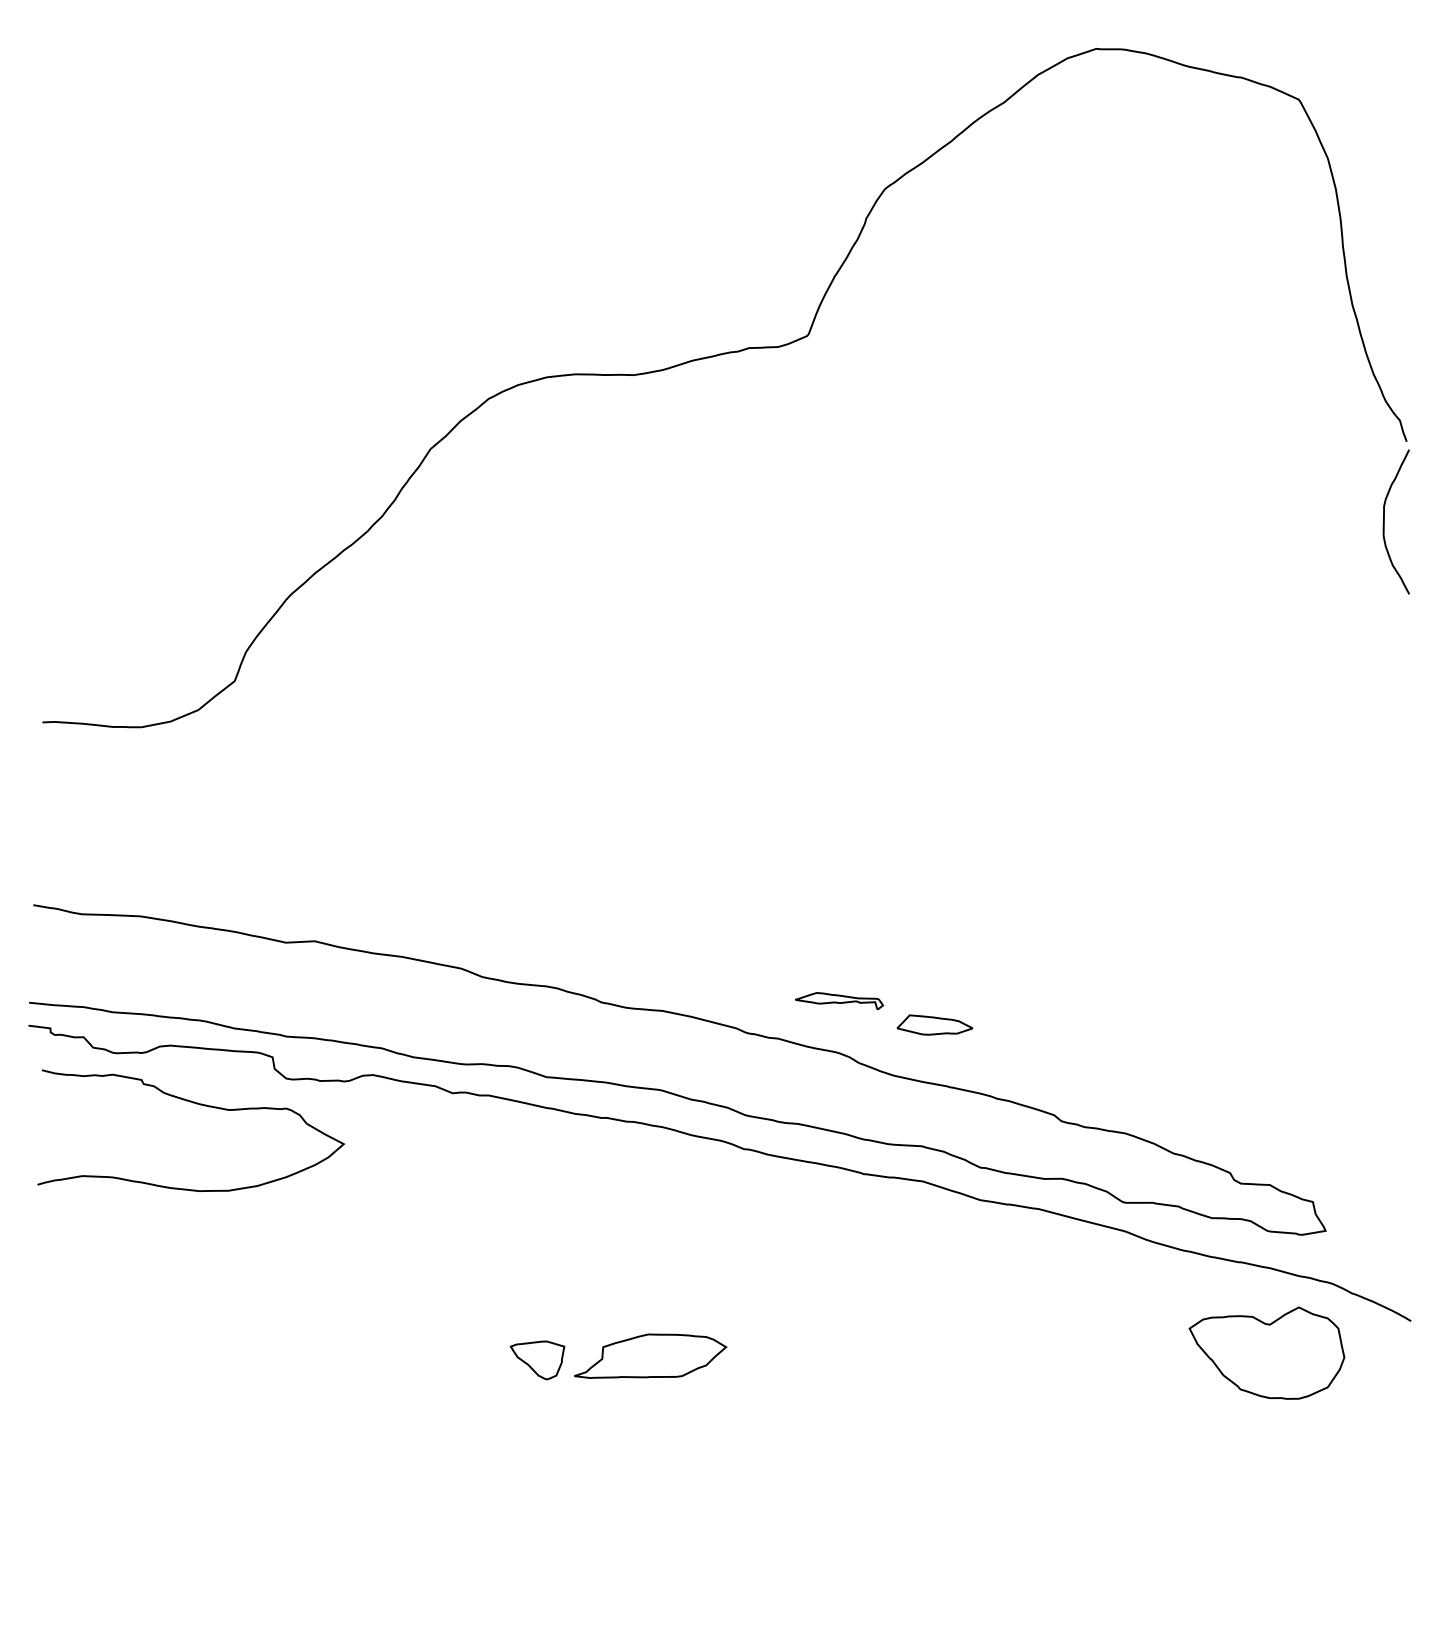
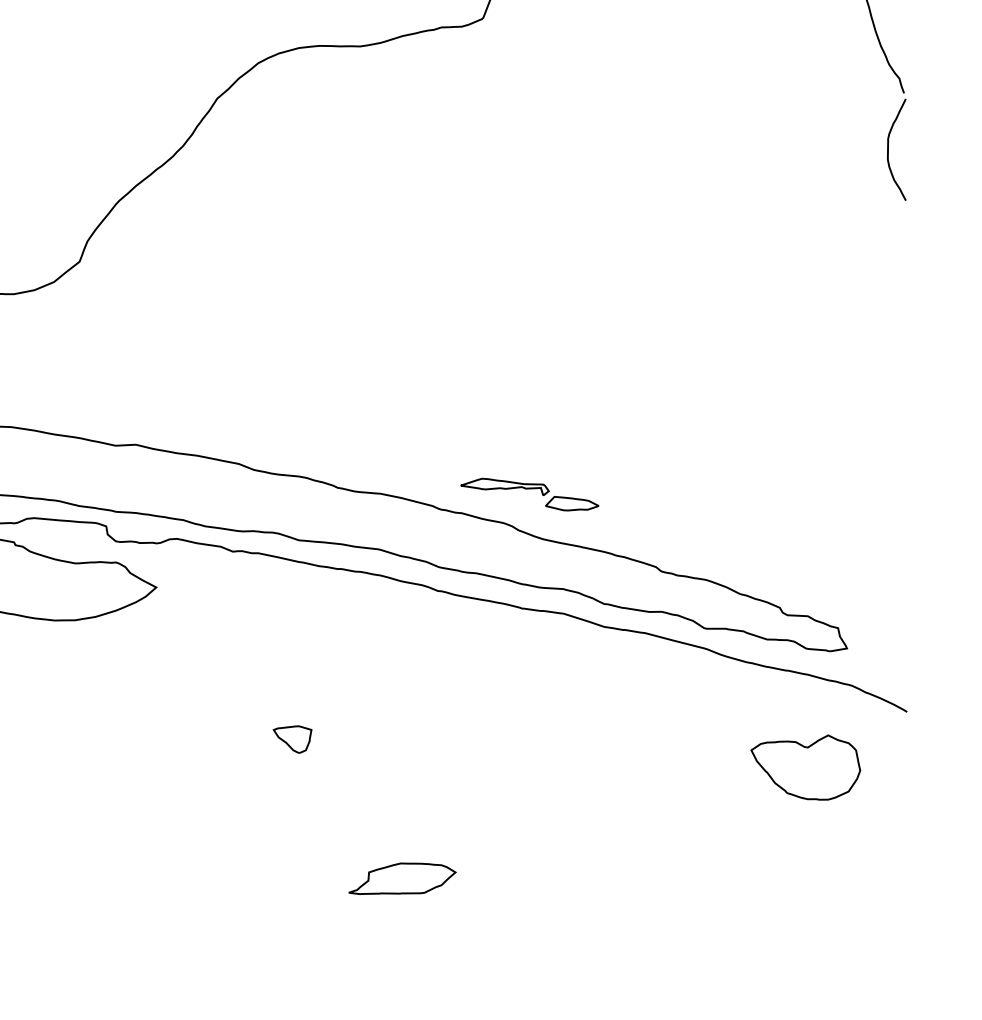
part: (839, 1000) -> (505, 486), size x1.43
part: (1266, 1352) -> (805, 767), moved
part: (650, 1355) -> (402, 878), moved

